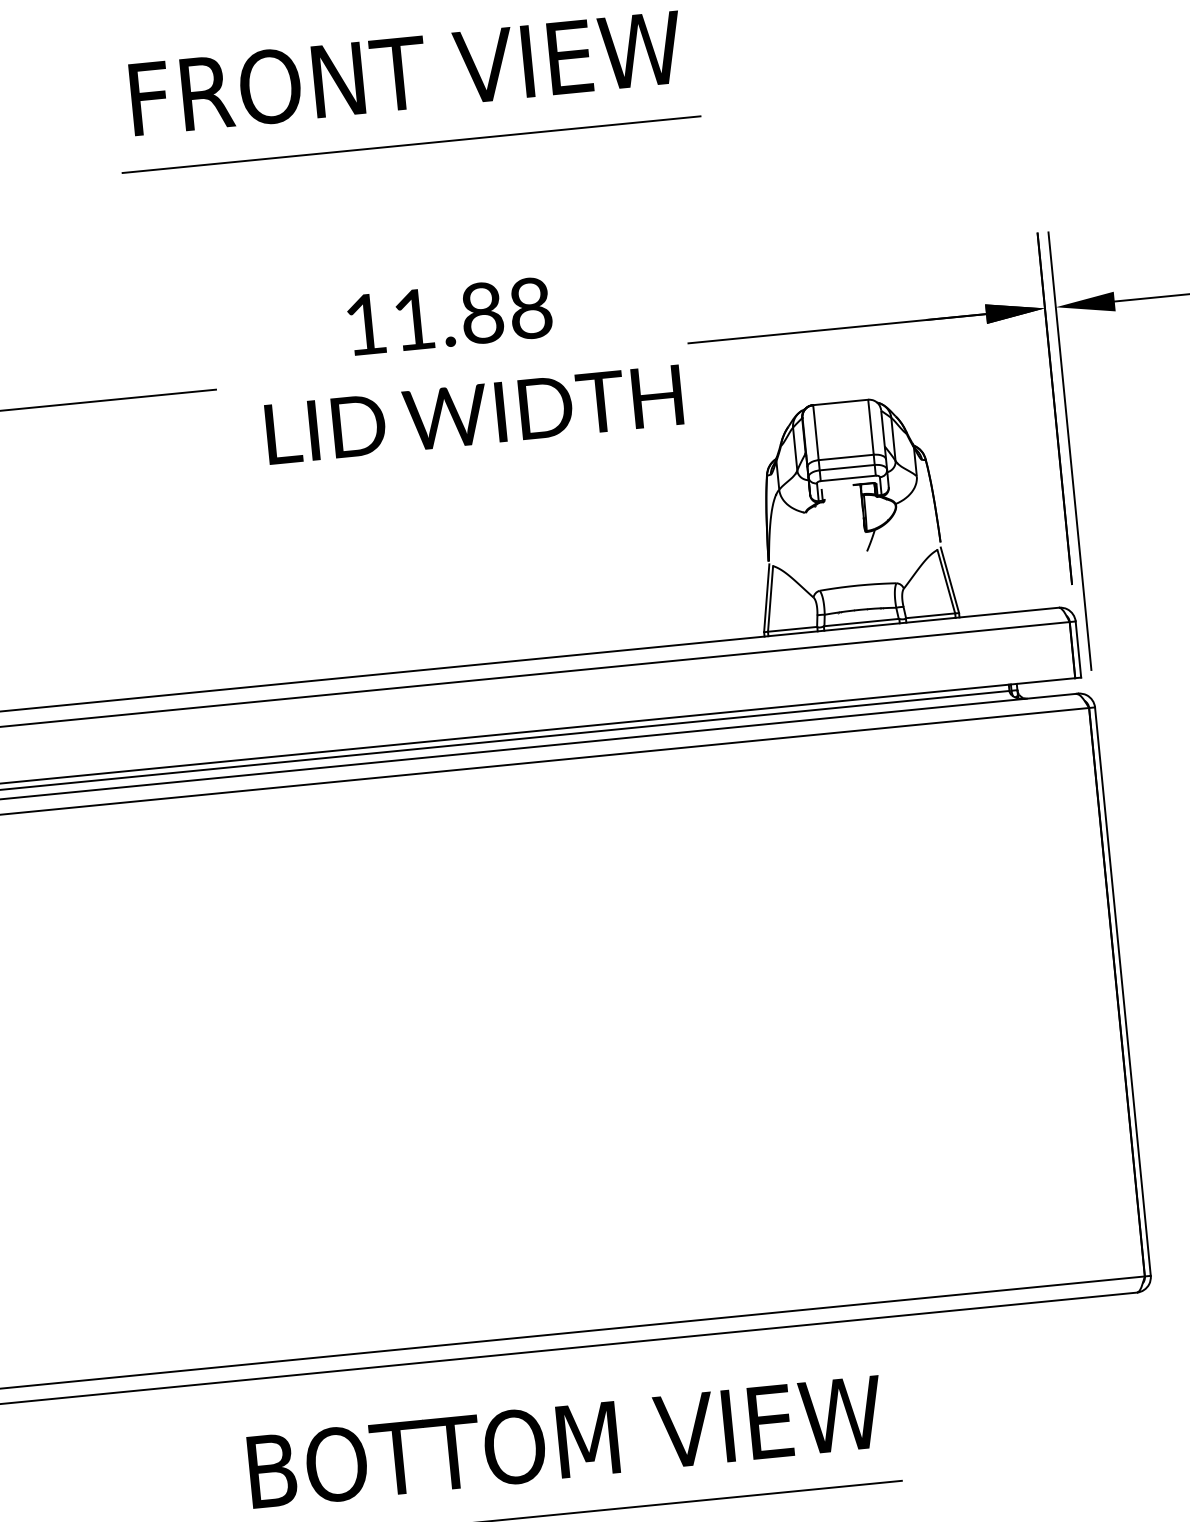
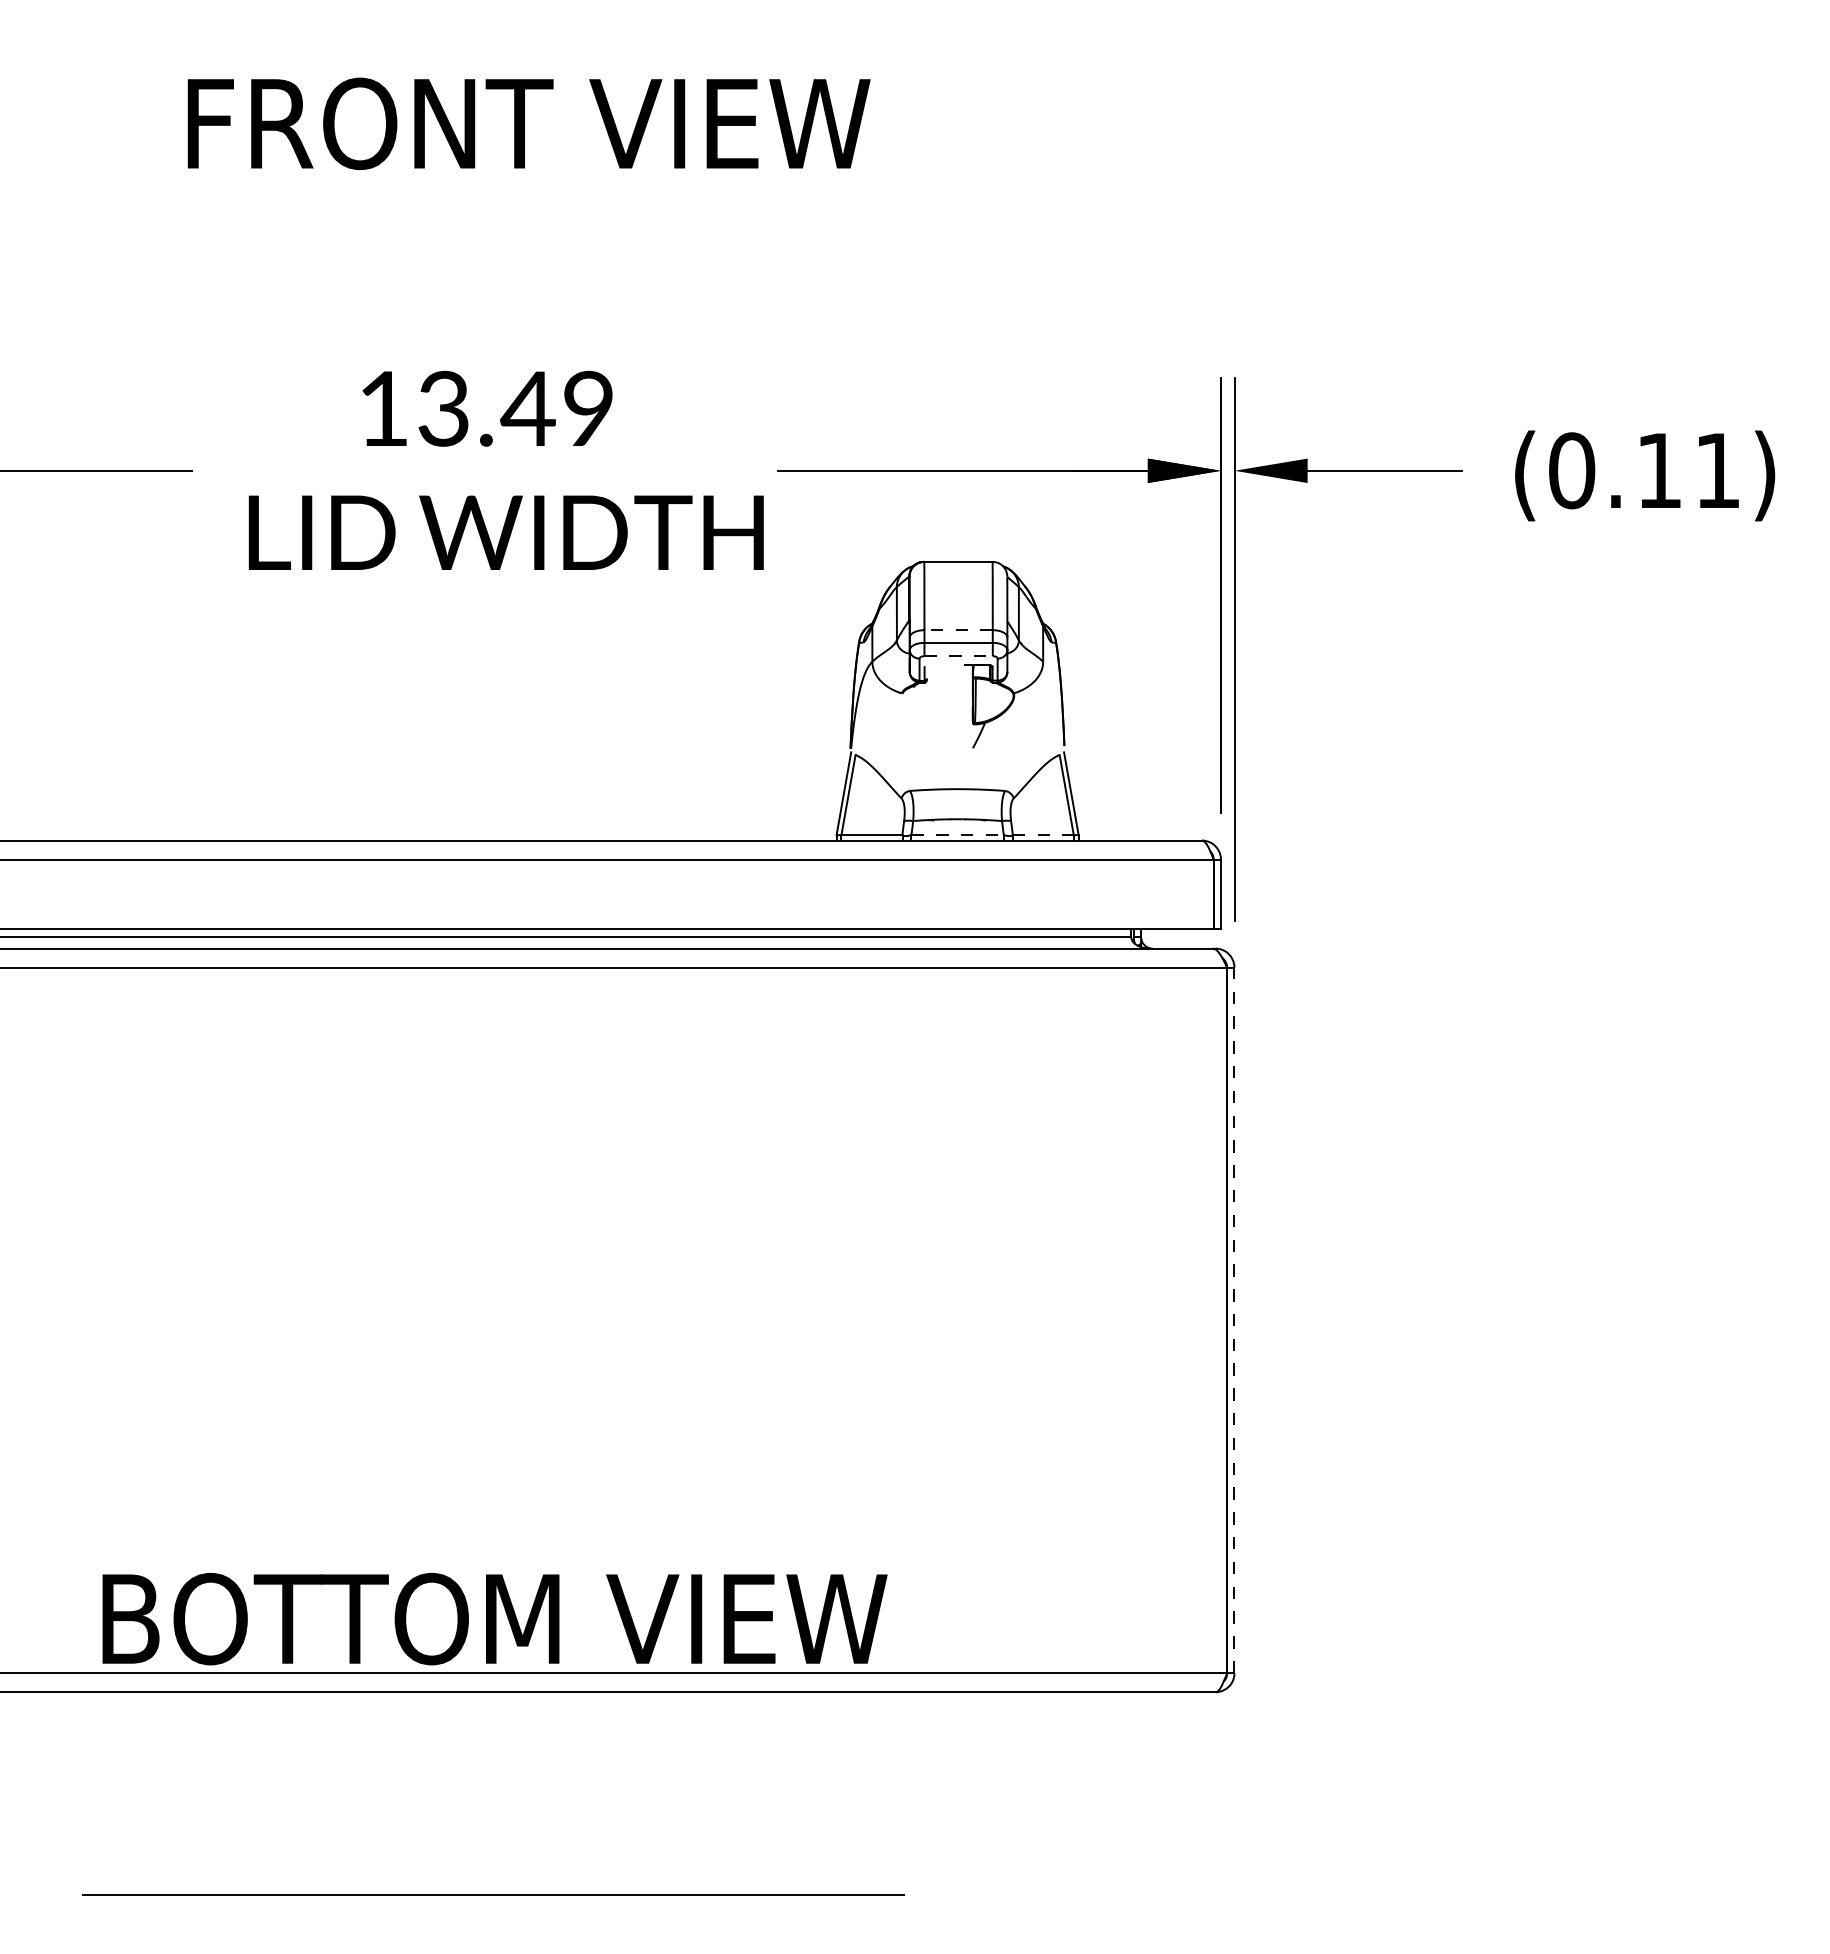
text: (405, 73) -> (528, 123), moved
line: (411, 145) -> (461, 193), removed
text: (471, 313) -> (515, 408), 11.88 -> 13.49
line: (846, 457) -> (958, 630), solid -> dashed
line: (849, 478) -> (959, 656), solid -> dashed
line: (930, 616) -> (1043, 835), solid -> dashed
line: (862, 622) -> (958, 835), solid -> dashed
line: (1122, 991) -> (1234, 1320), solid -> dashed
text: (565, 1442) -> (494, 1619), moved

